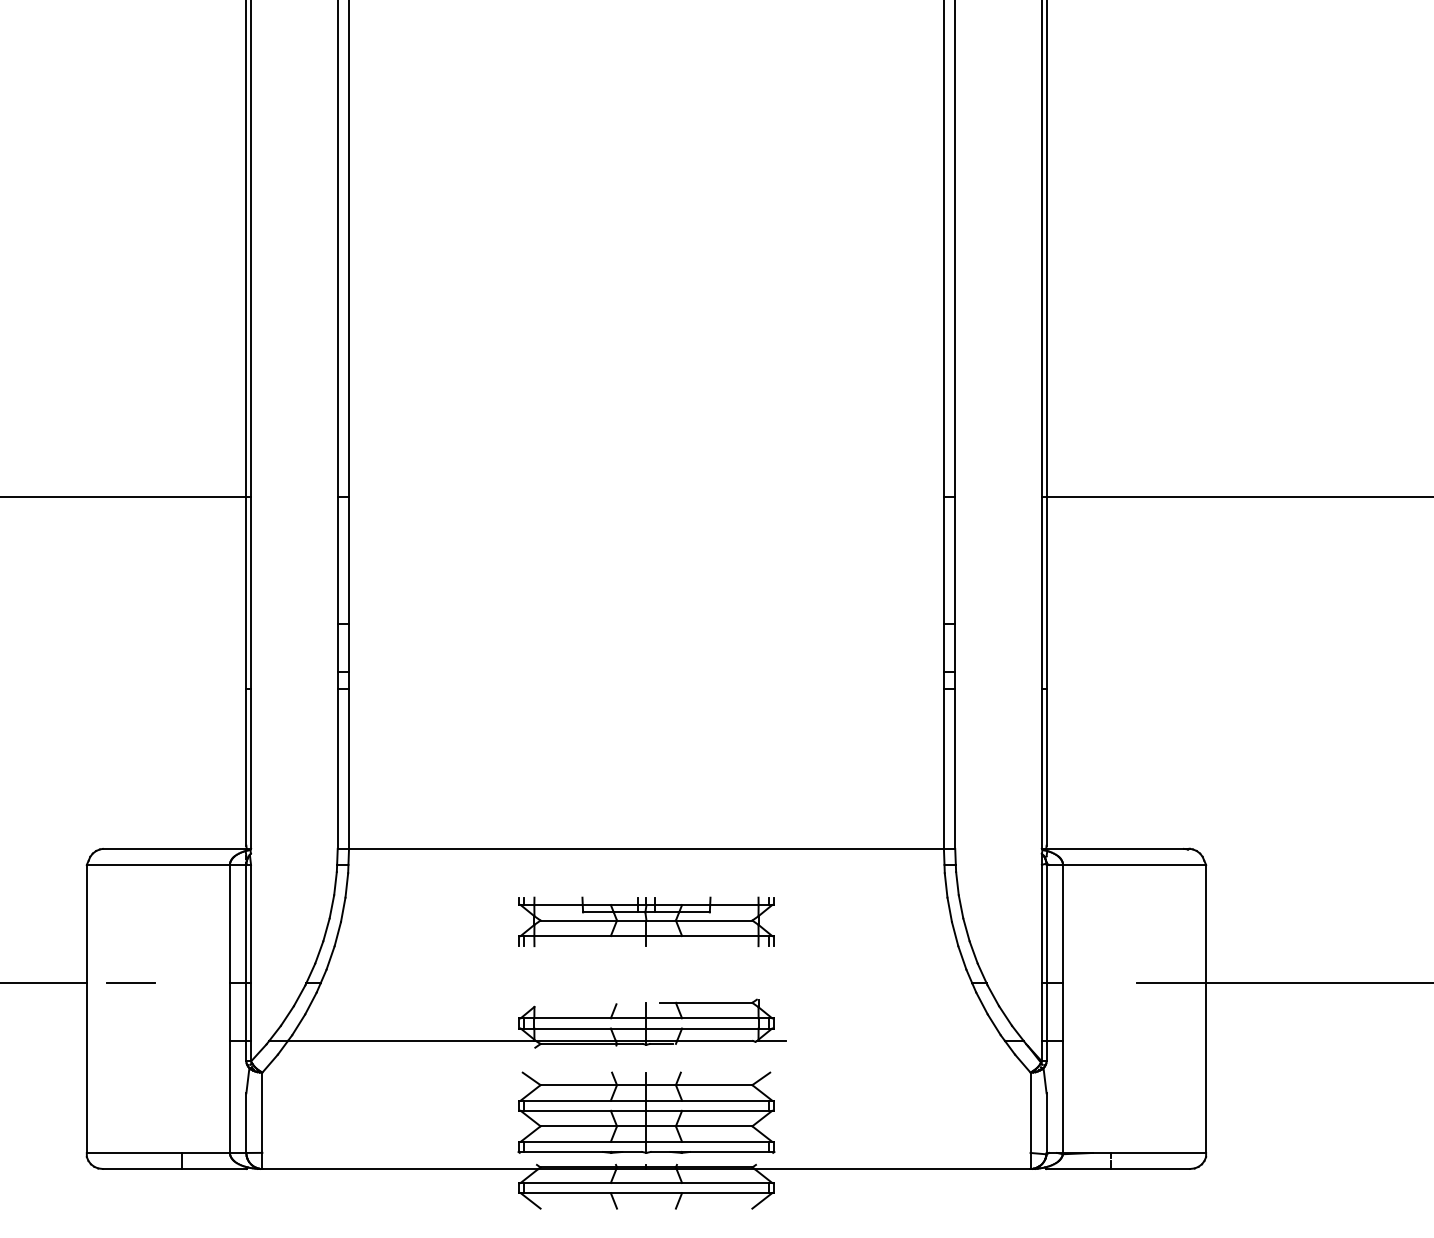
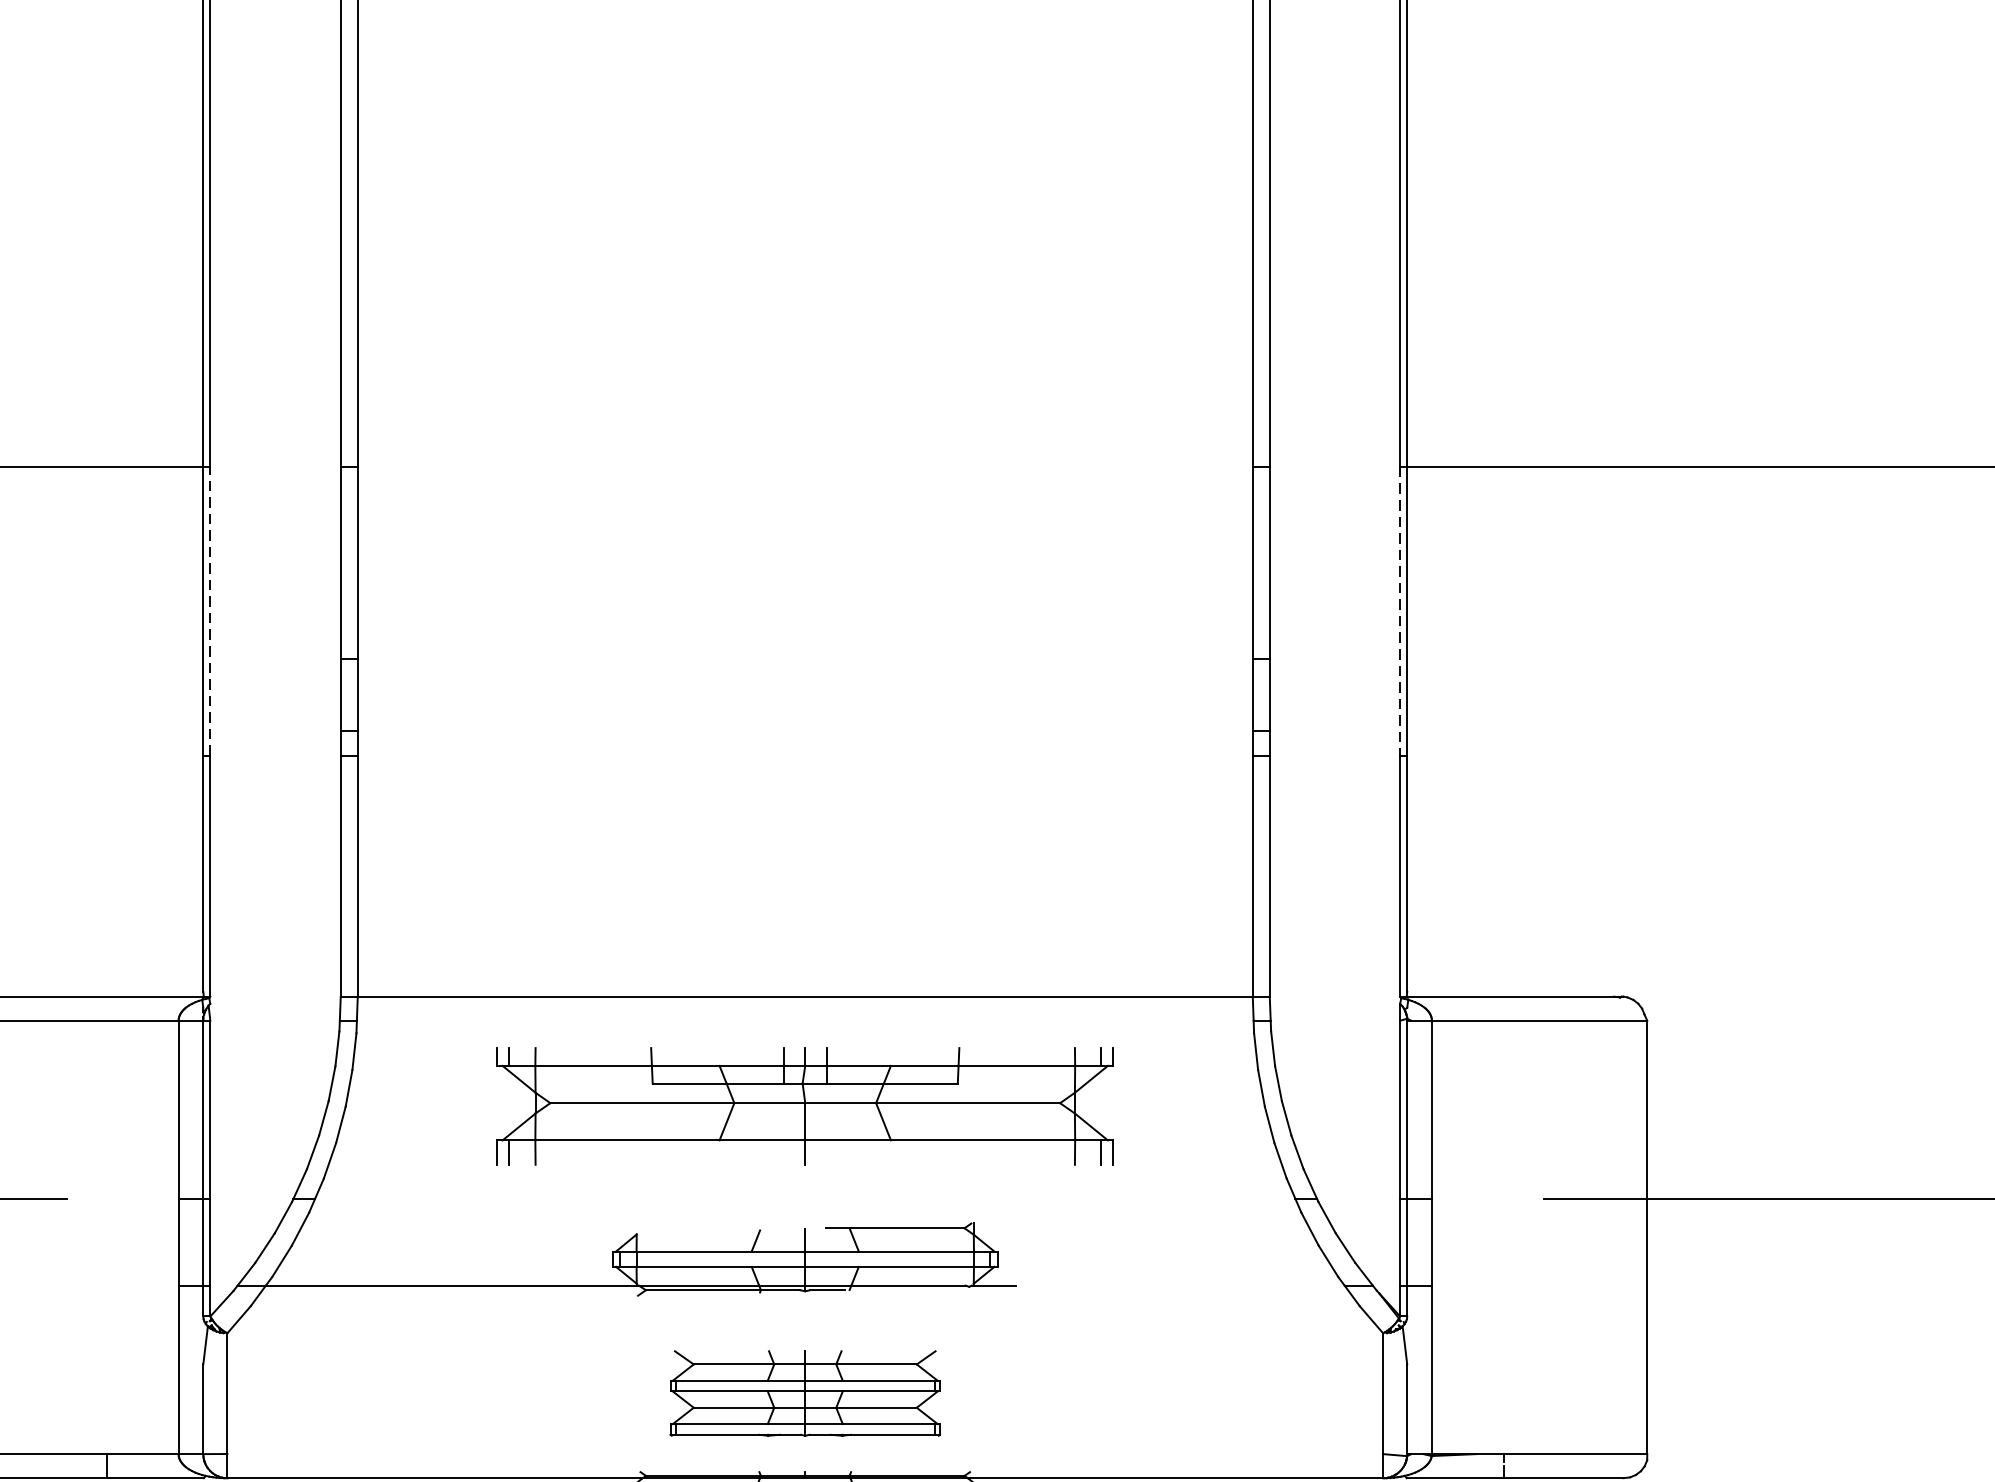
line: (251, 592) -> (211, 610), solid -> dashed
line: (1041, 593) -> (1399, 612), solid -> dashed
part: (646, 921) -> (805, 1105), size x1.6
part: (646, 1112) -> (805, 1393), size x0.7

